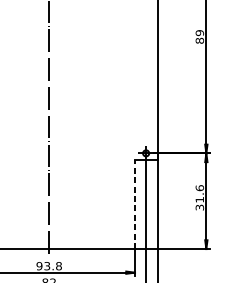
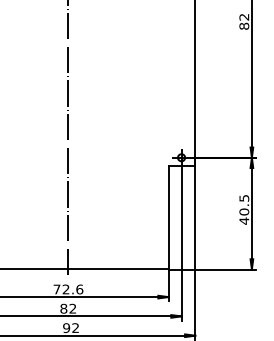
text: (200, 32) -> (244, 16), 89 -> 82
text: (200, 197) -> (244, 209), 31.6 -> 40.5
line: (134, 204) -> (168, 217), dashed -> solid
text: (49, 266) -> (68, 289), 93.8 -> 72.6

